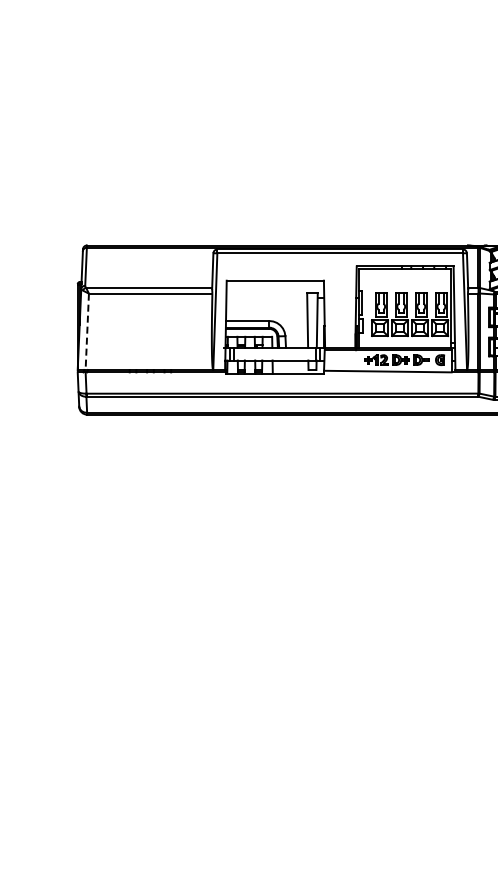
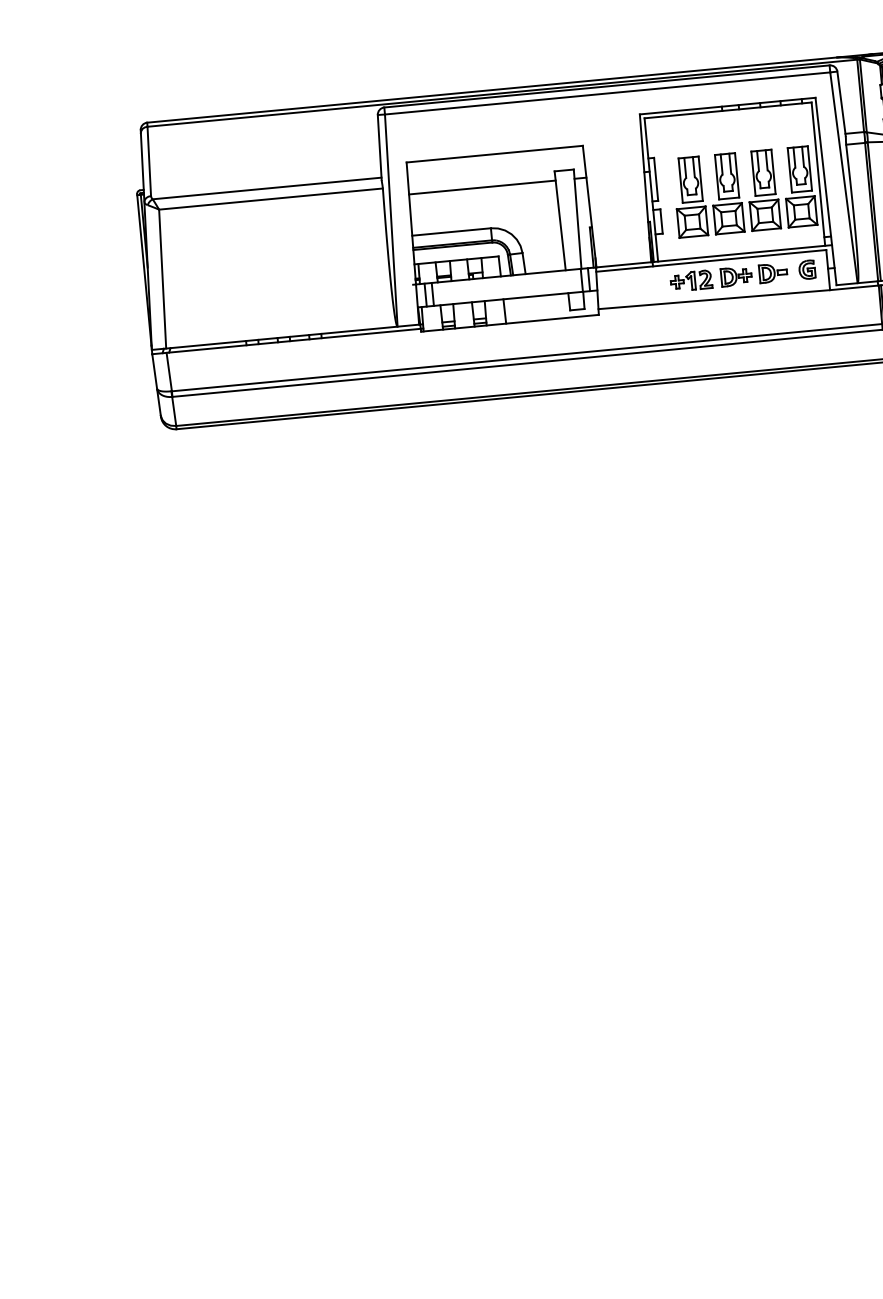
line: (266, 298) -> (481, 187), added
line: (87, 332) -> (163, 280), dashed -> solid

